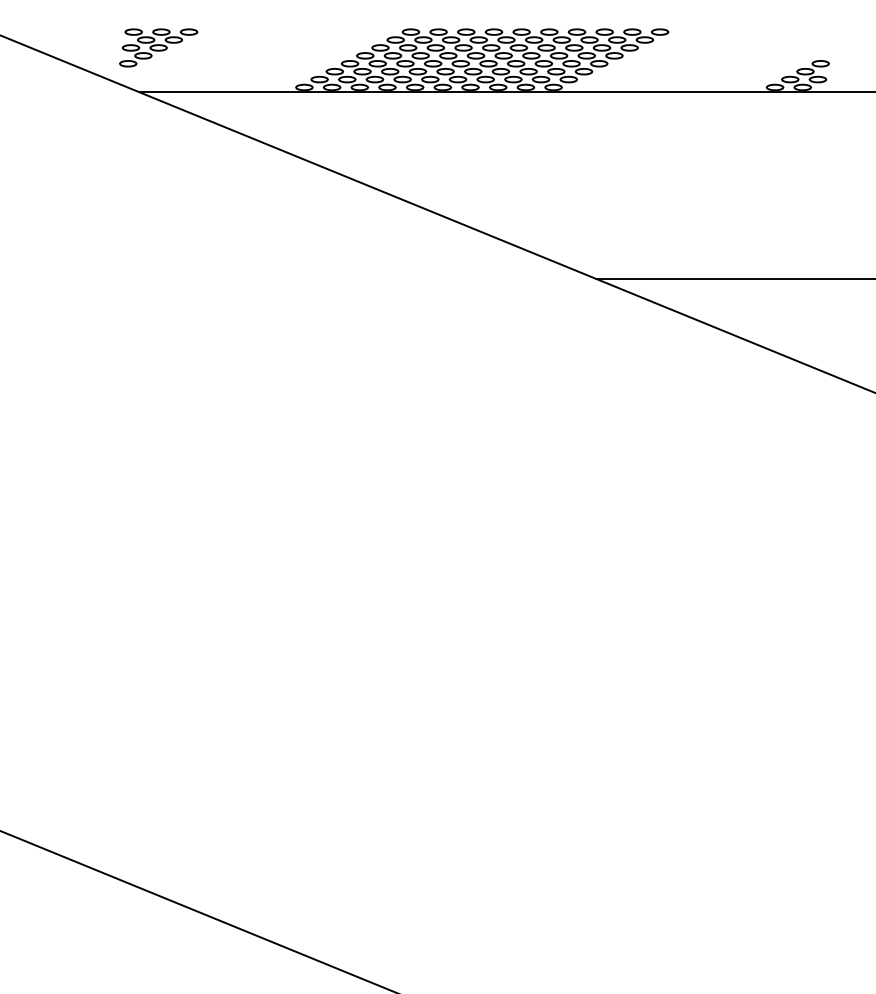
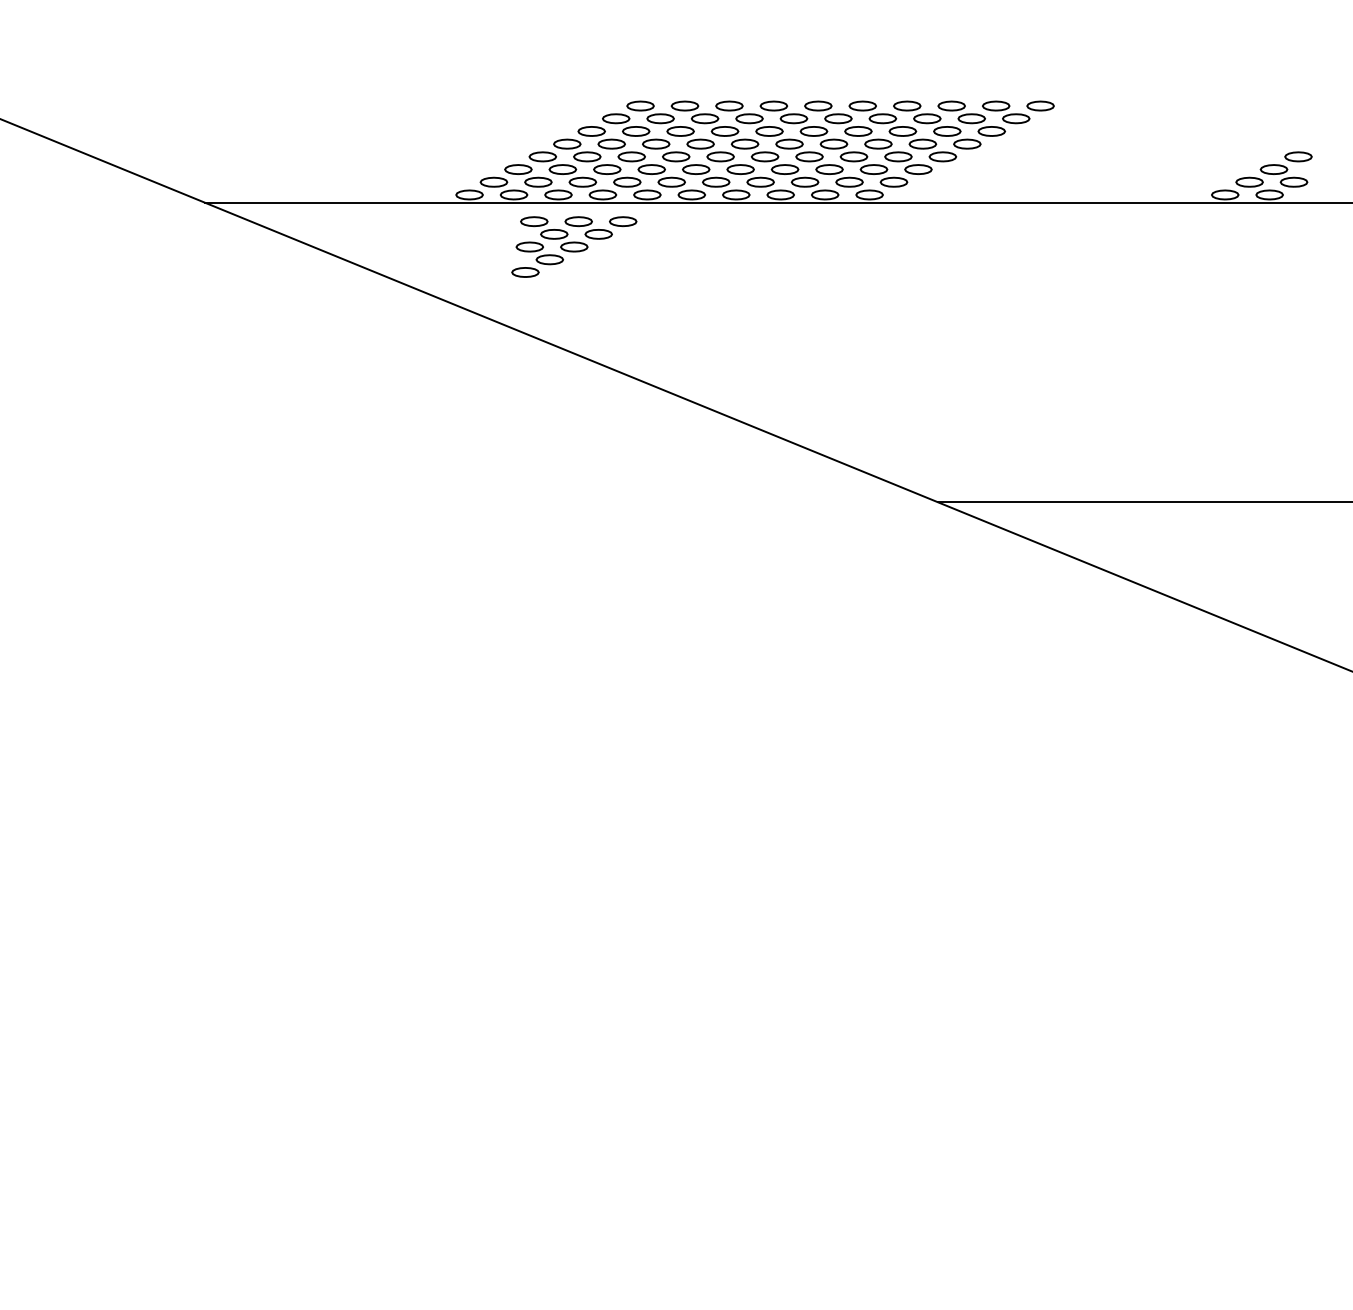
part: (158, 47) -> (574, 246), moved

